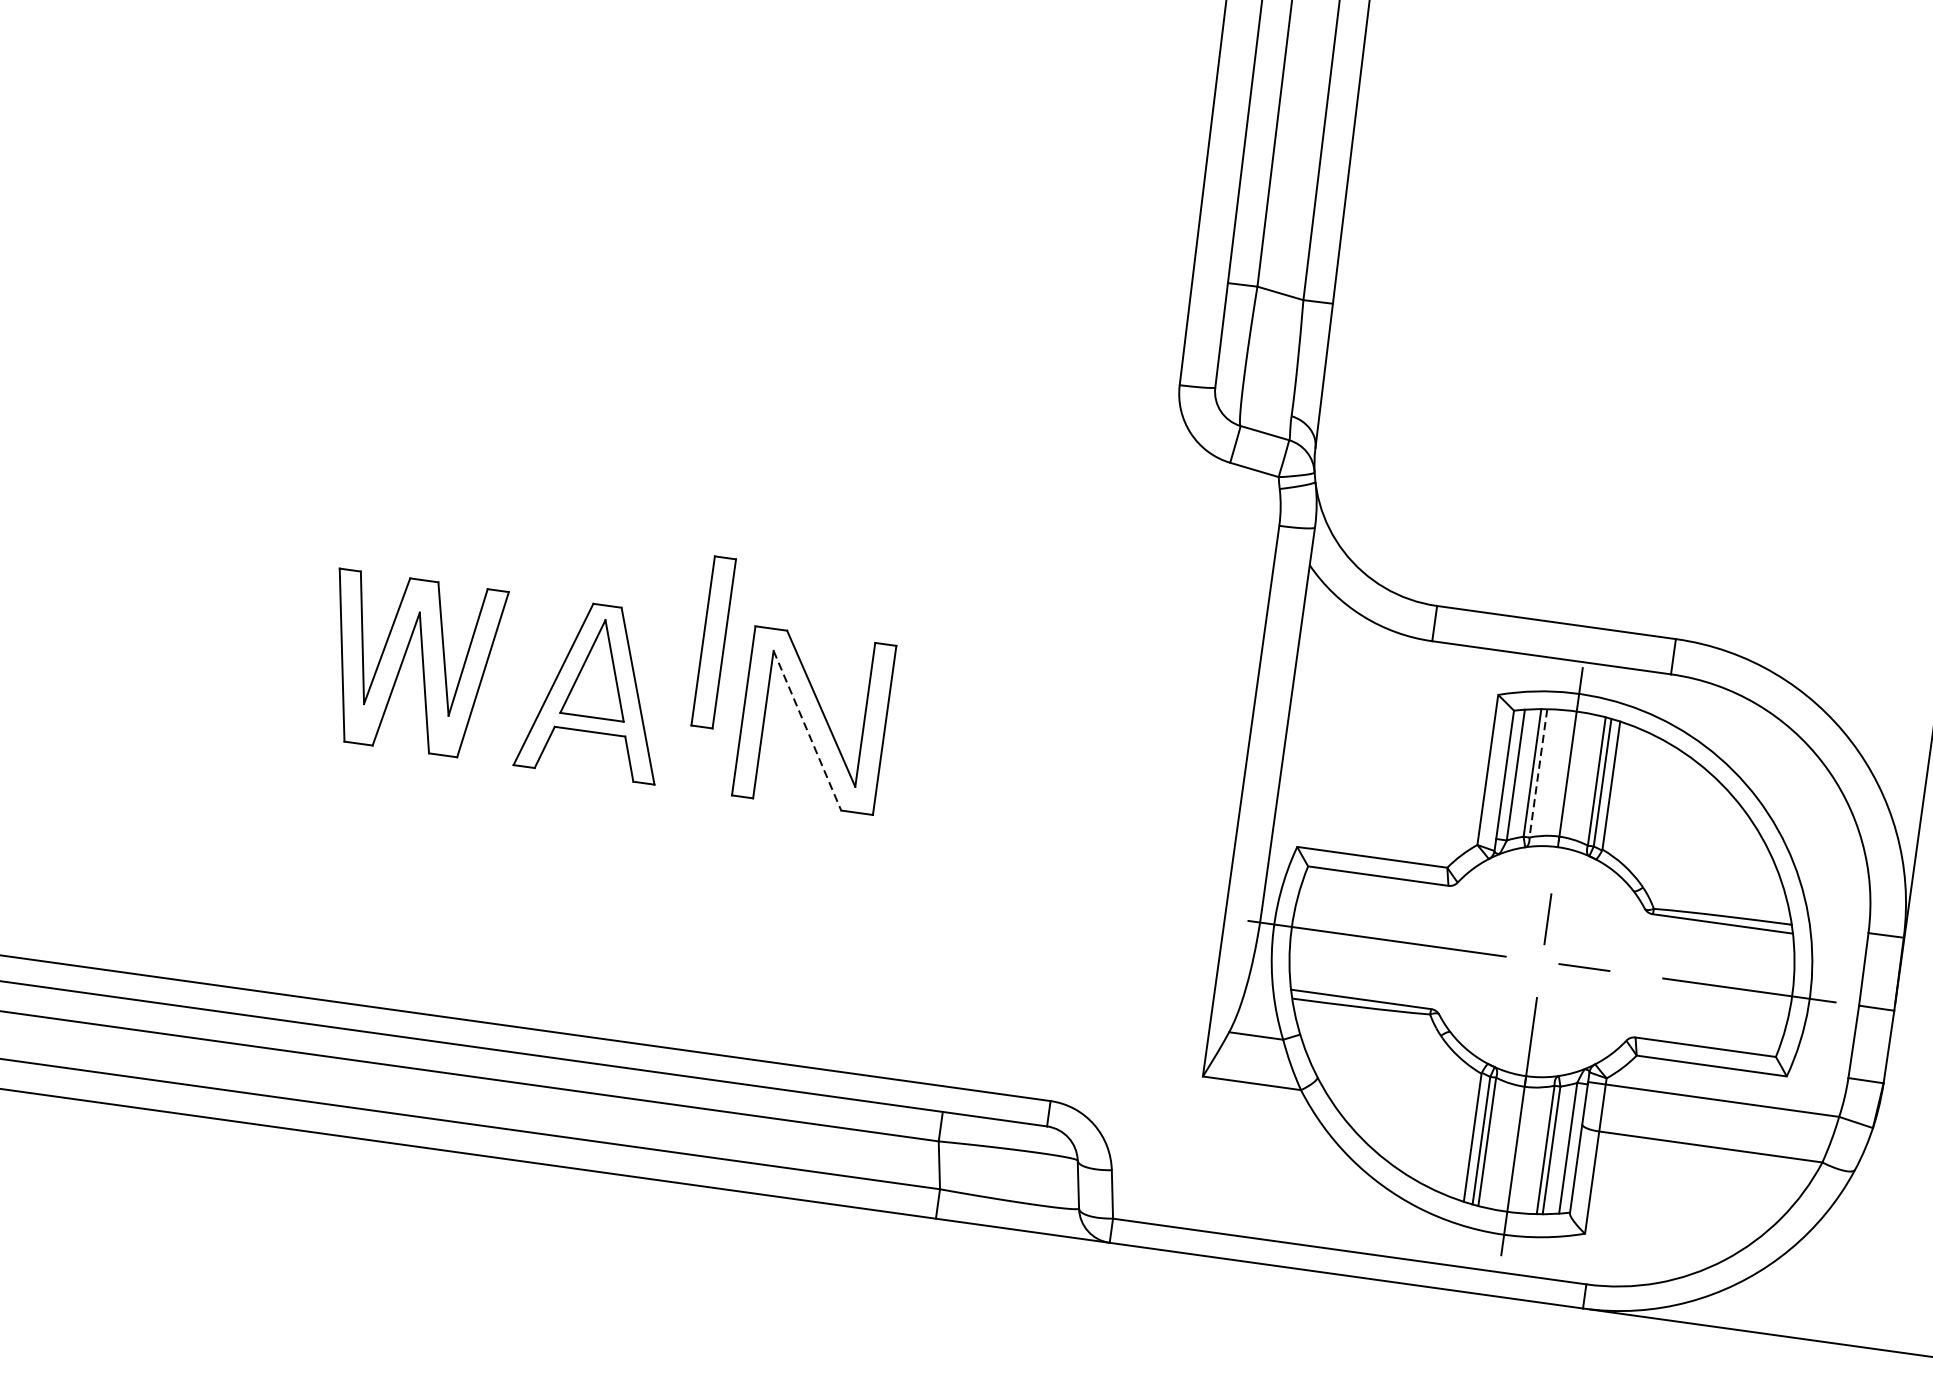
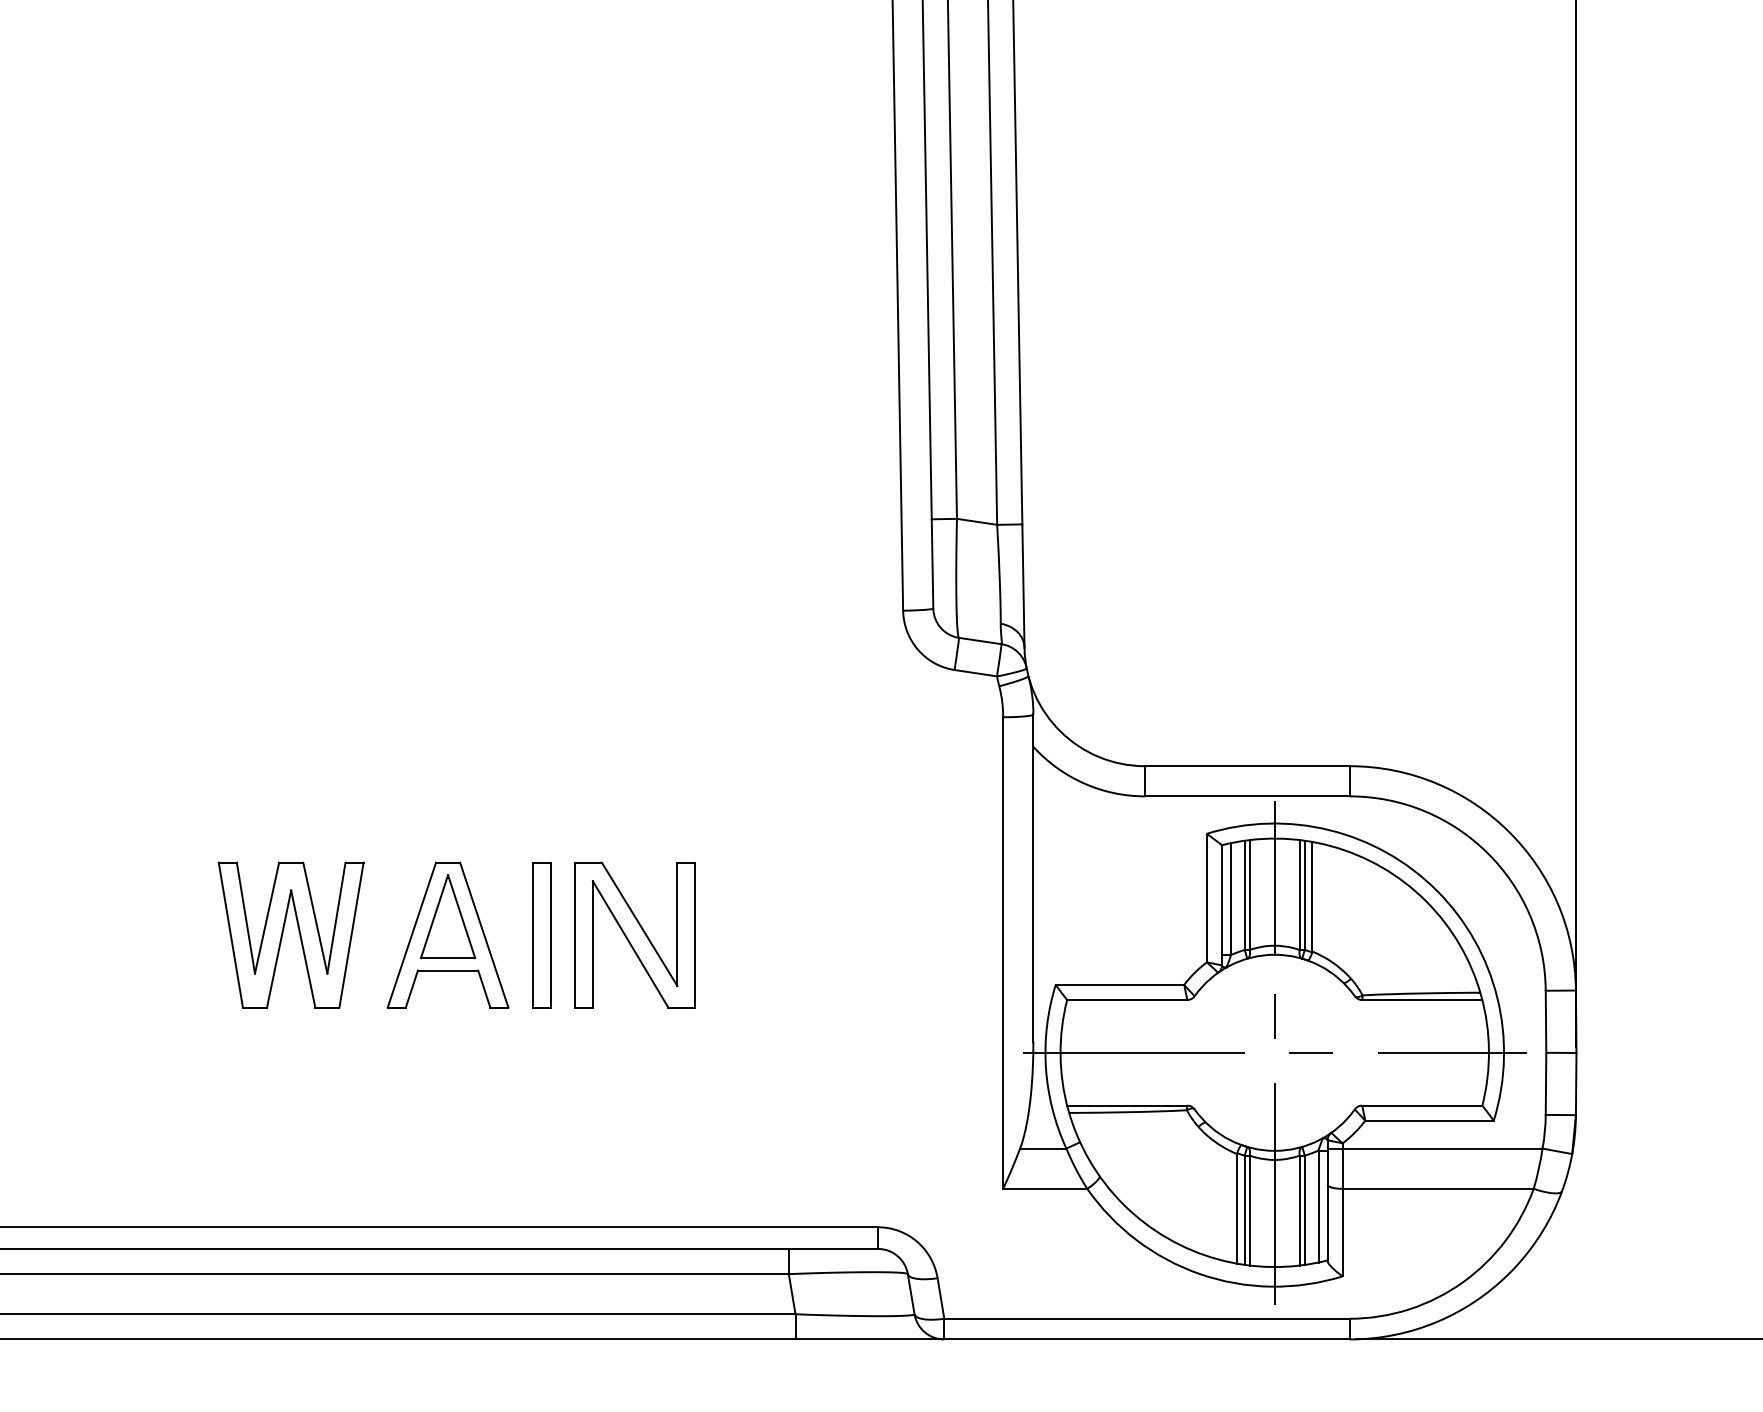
part: (713, 642) -> (541, 935), moved
line: (807, 730) -> (630, 944), dashed -> solid
line: (1538, 773) -> (1249, 895), dashed -> solid

